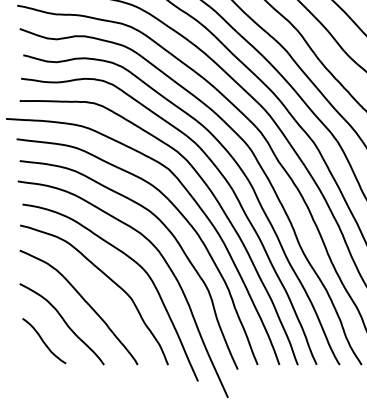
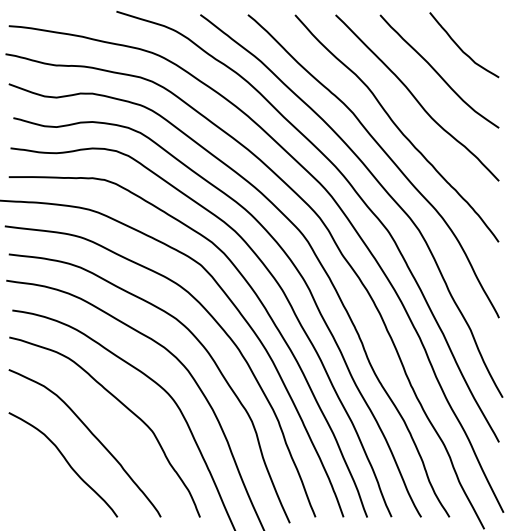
curve: (43, 341) -> (39, 486), removed

